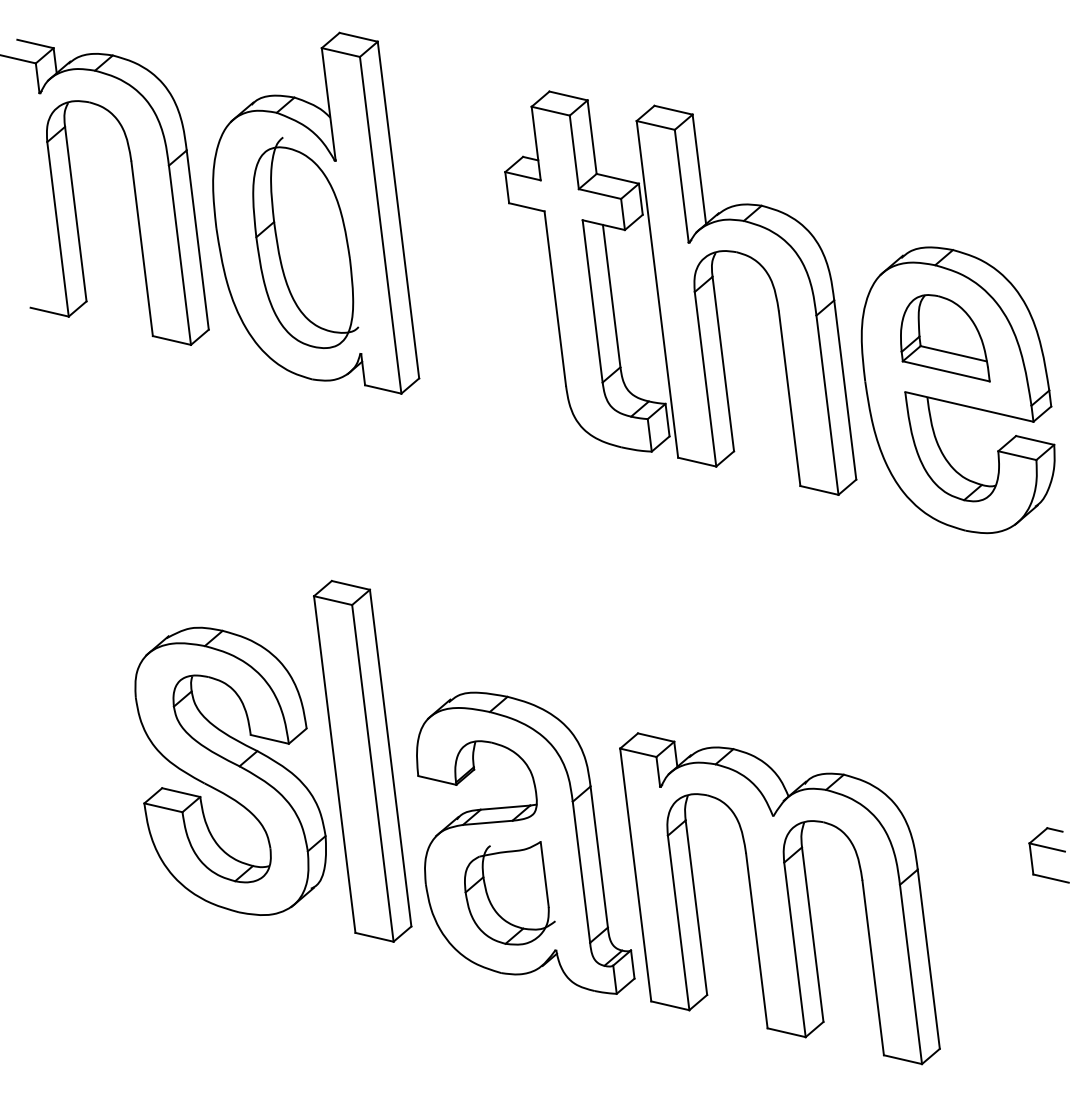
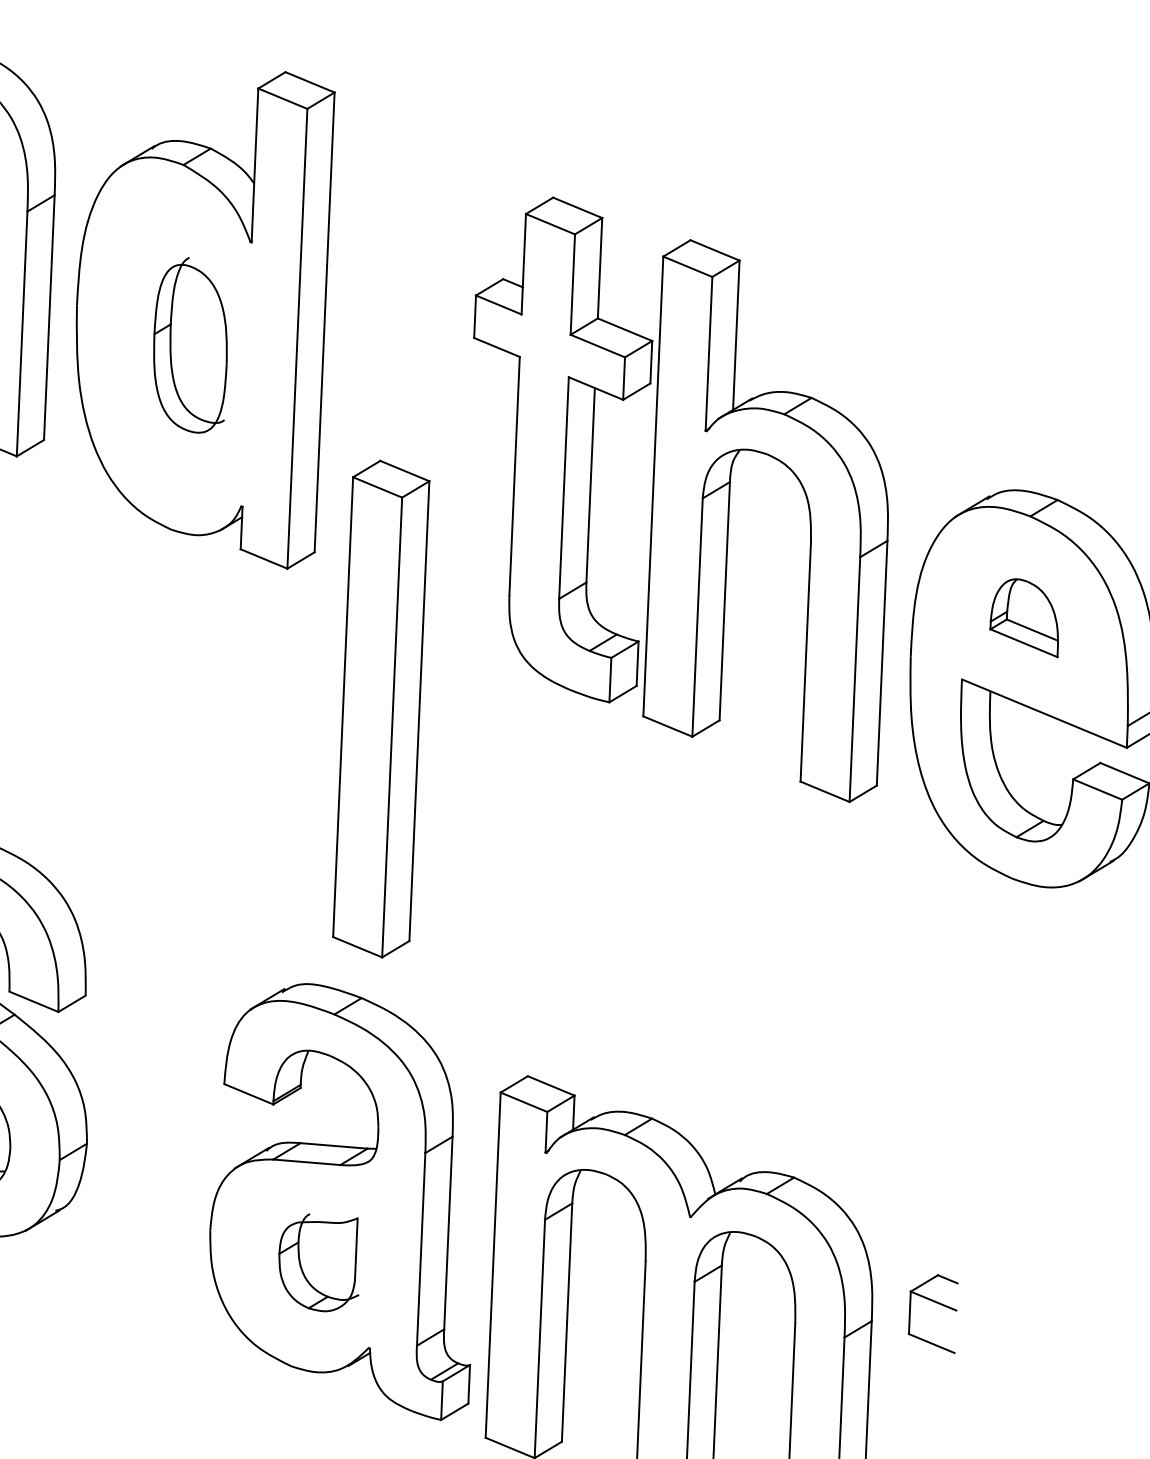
part: (305, 242) -> (192, 344), size x0.6
part: (945, 338) -> (1027, 616), size x0.6
part: (362, 760) -> (381, 707), moved
part: (1050, 849) -> (937, 1304), moved
part: (509, 893) -> (320, 1261), size x0.7

